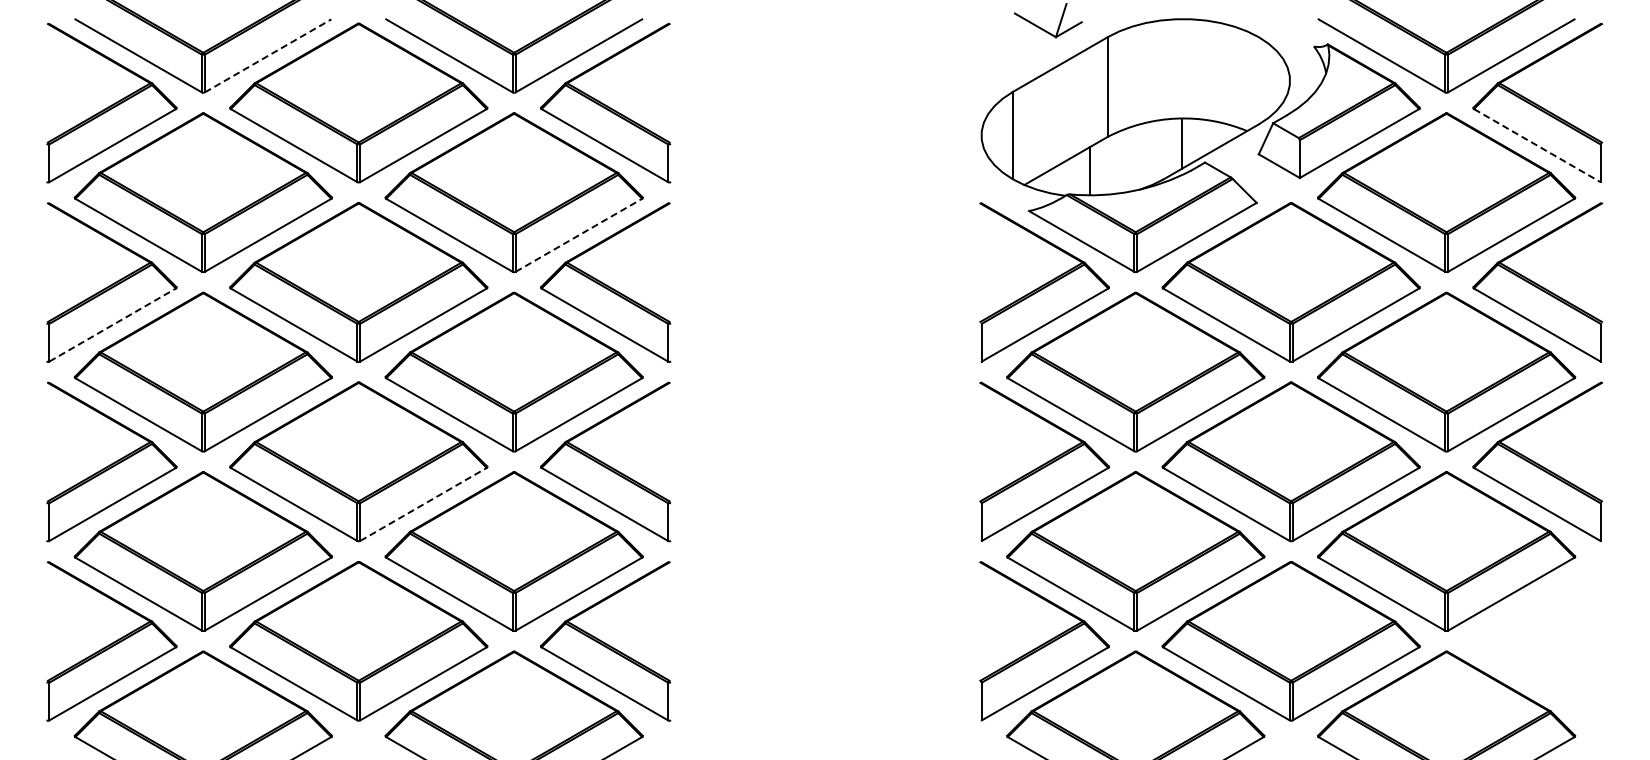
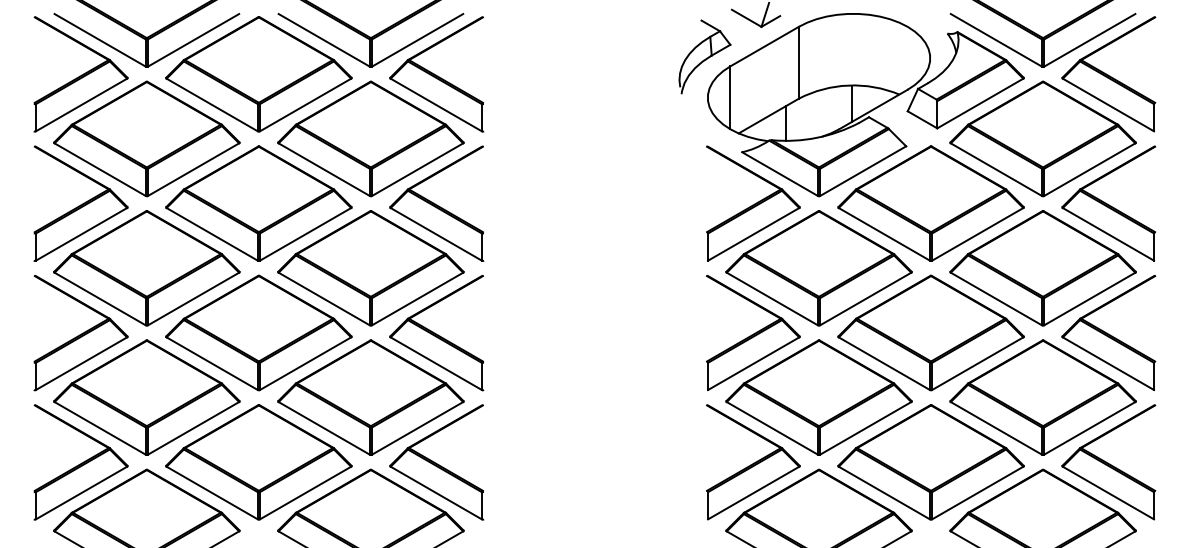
line: (268, 55) -> (193, 40), dashed -> solid
part: (977, 78) -> (704, 56), added
line: (1537, 145) -> (1108, 104), dashed -> solid
line: (579, 235) -> (418, 169), dashed -> solid
line: (113, 324) -> (82, 233), dashed -> solid
line: (423, 504) -> (305, 363), dashed -> solid
part: (1537, 641) -> (1108, 462), added

